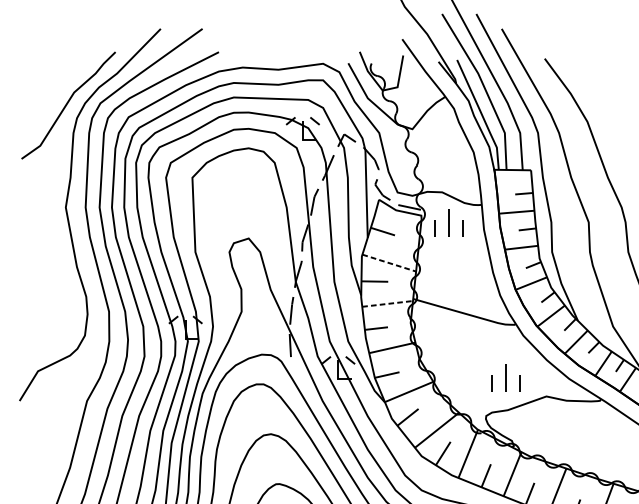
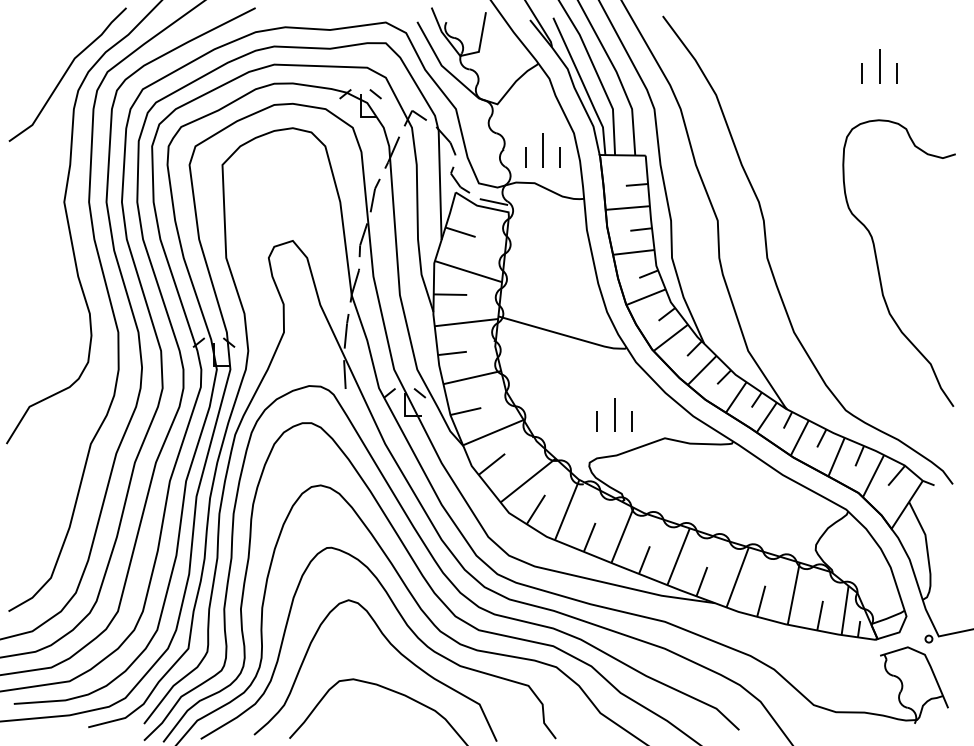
part: (448, 223) -> (542, 150), moved
line: (389, 263) -> (468, 271), dashed -> solid
line: (387, 303) -> (466, 322), dashed -> solid

